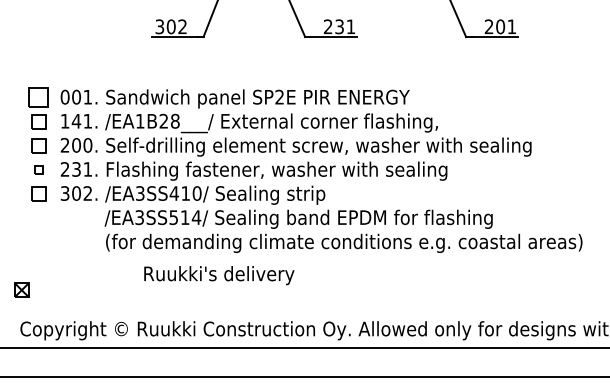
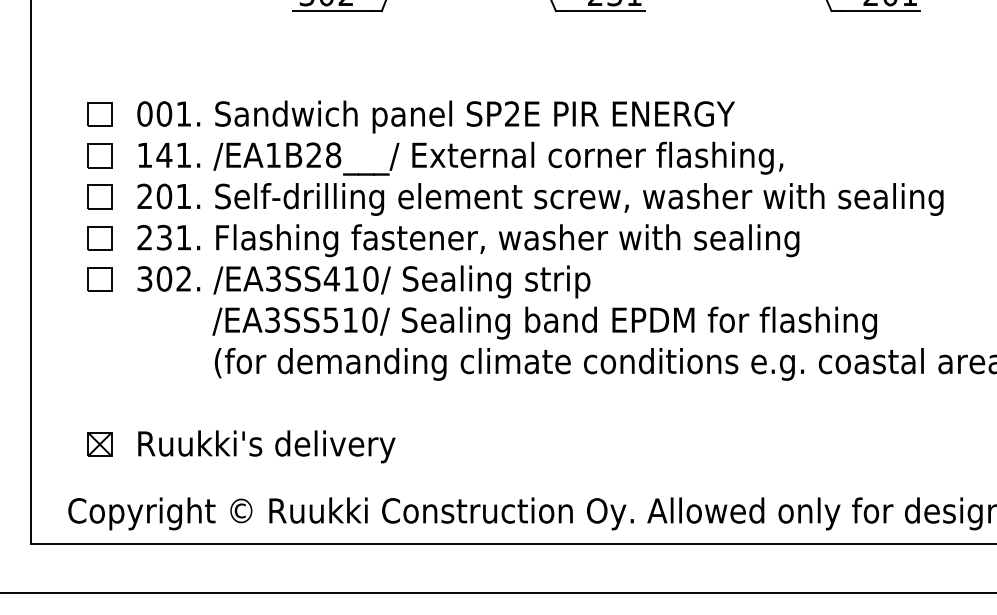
part: (38, 97) -> (99, 114), size x0.71
text: (87, 145) -> (183, 196), 200. -> 201.
part: (38, 169) -> (99, 237), size x1.67
text: (196, 217) -> (369, 319), /EA3SS514/ -> /EA3SS510/
text: (219, 275) -> (267, 446), moved
part: (21, 289) -> (99, 443), moved

